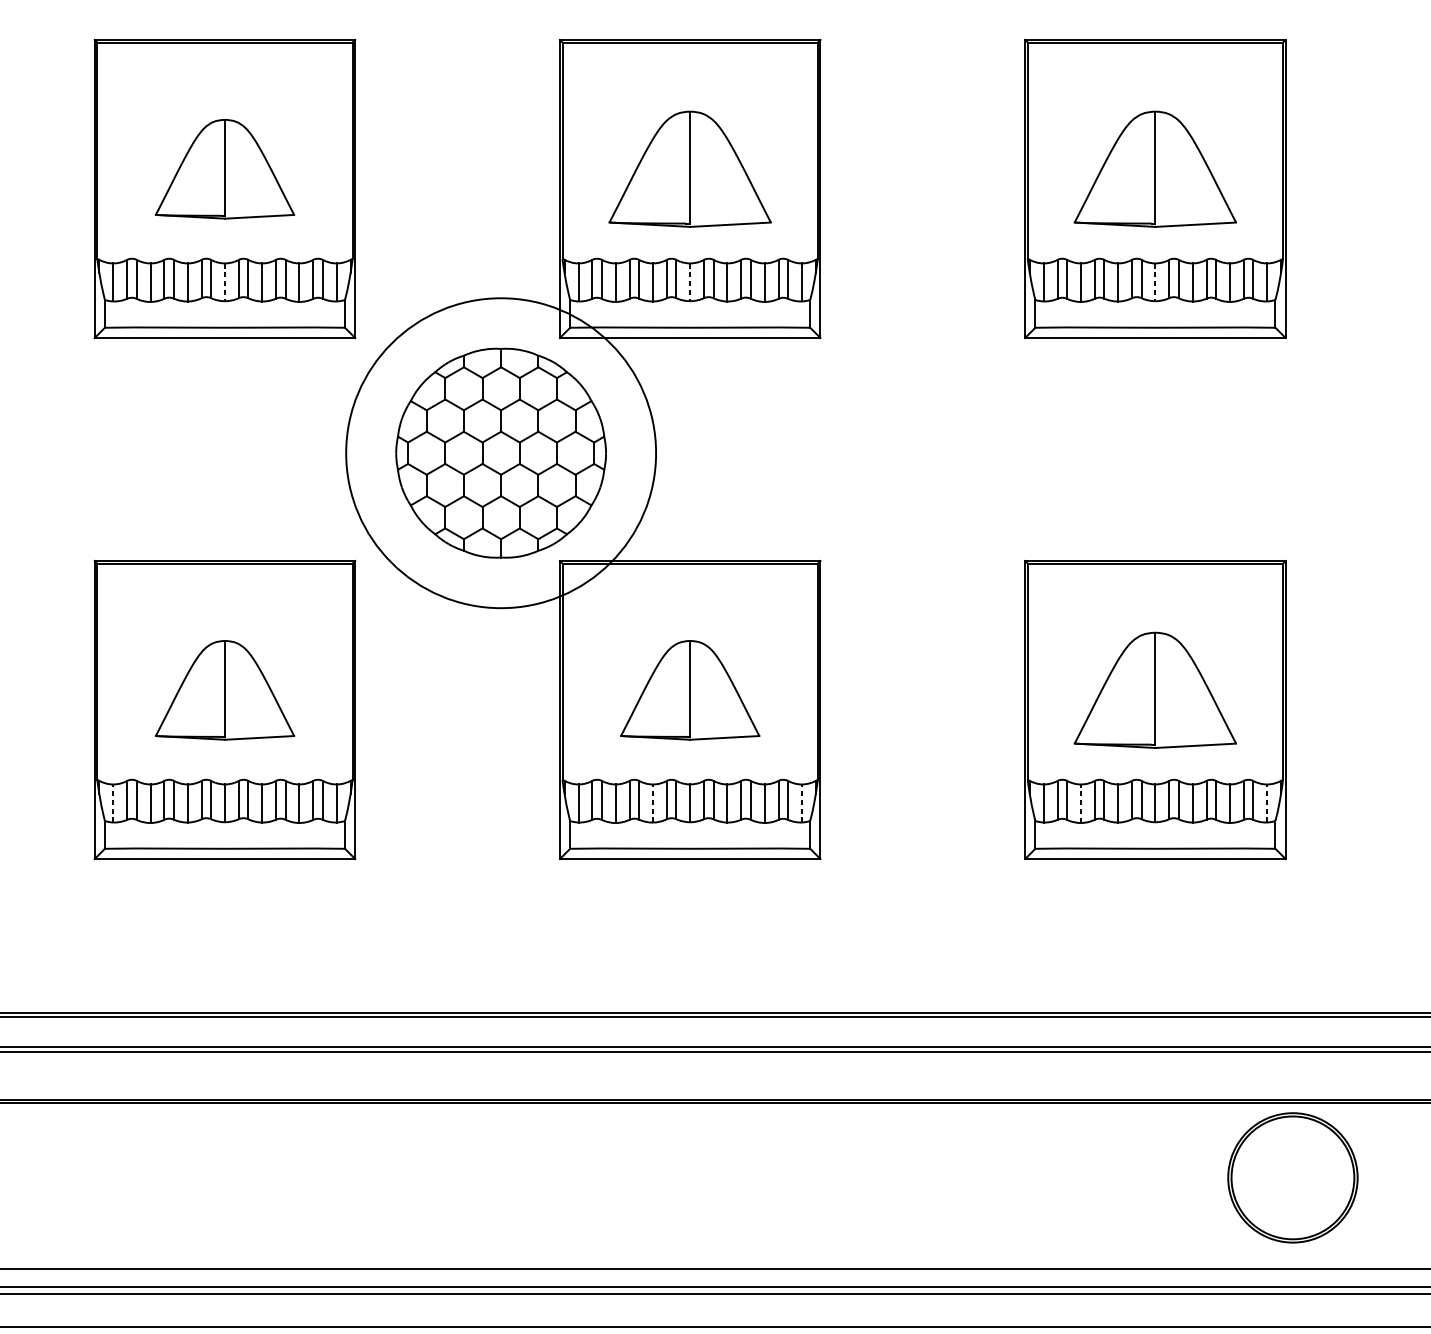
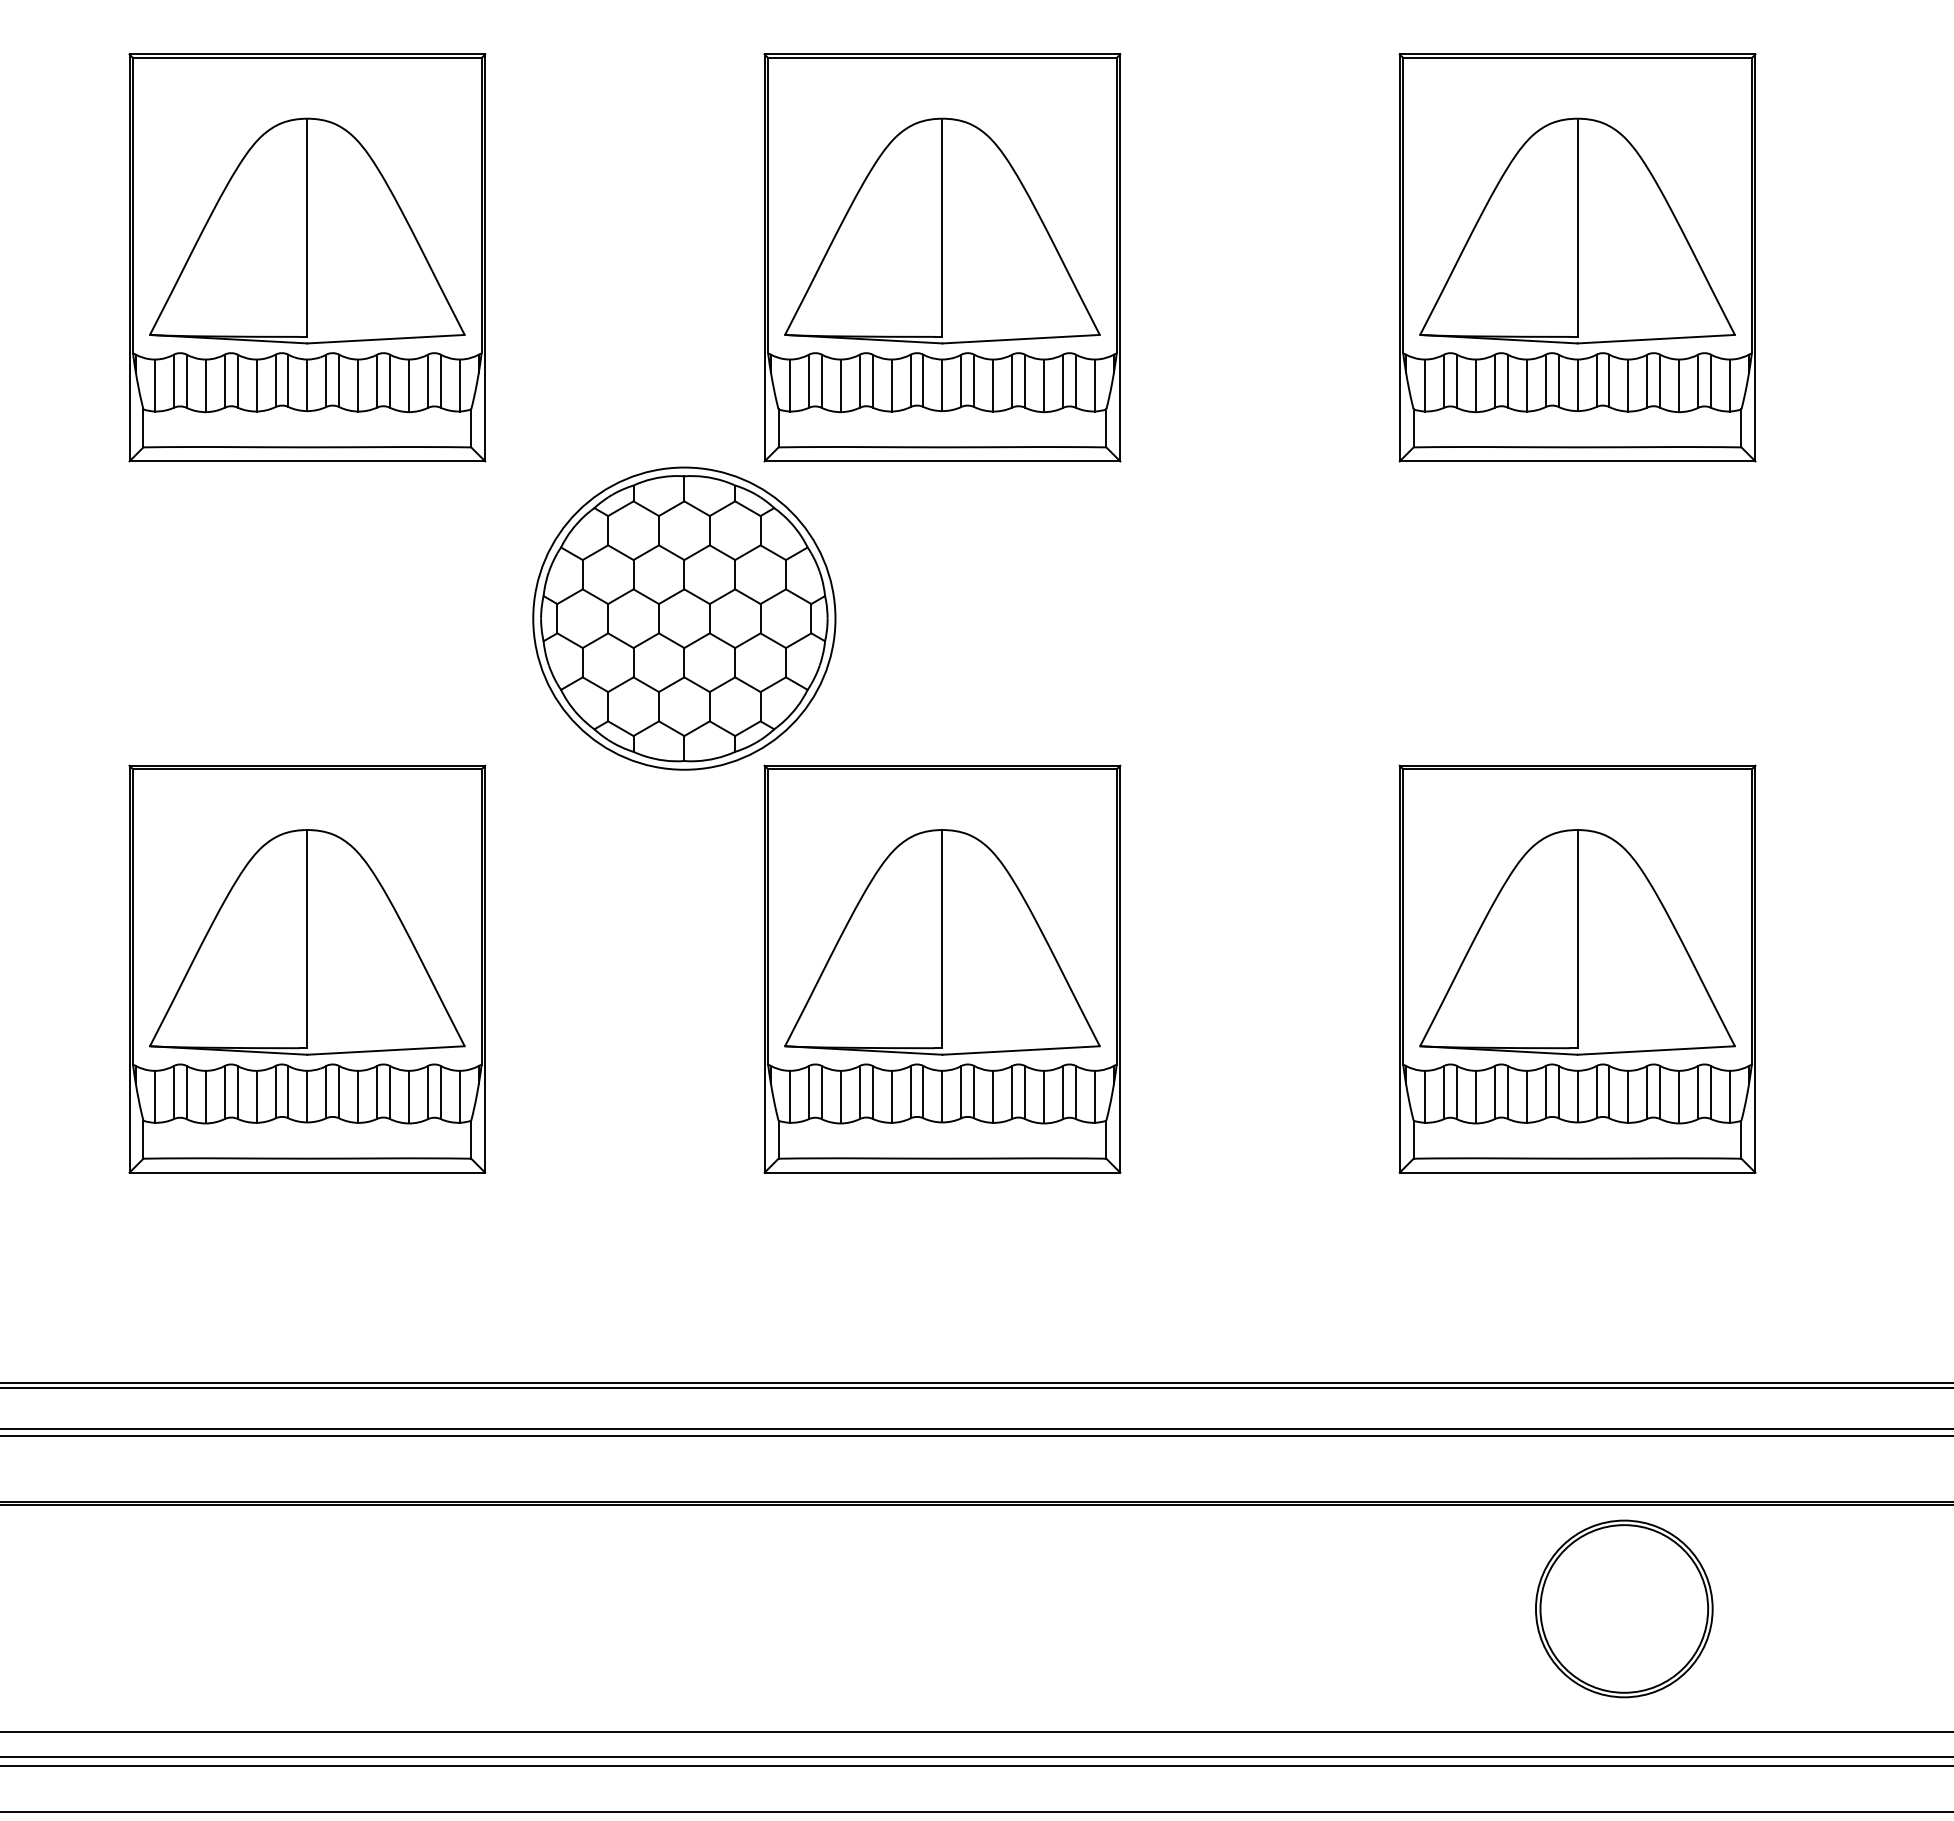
part: (225, 168) -> (307, 230), size x1.67
part: (690, 168) -> (942, 230), size x1.43
part: (1155, 168) -> (1577, 230), size x1.43
line: (225, 282) -> (307, 385), dashed -> solid
line: (690, 282) -> (942, 385), dashed -> solid
line: (1155, 282) -> (1577, 385), dashed -> solid
circle: (501, 453) -> (684, 618), size x0.71
part: (225, 690) -> (307, 942), size x1.67
part: (690, 690) -> (942, 942), size x1.67
part: (1155, 690) -> (1577, 942), size x1.43
line: (113, 803) -> (154, 1096), dashed -> solid
line: (652, 803) -> (891, 1096), dashed -> solid
line: (801, 803) -> (1094, 1096), dashed -> solid
line: (1080, 803) -> (1475, 1096), dashed -> solid
line: (1267, 803) -> (1730, 1096), dashed -> solid
part: (1293, 1177) -> (1624, 1608), moved

